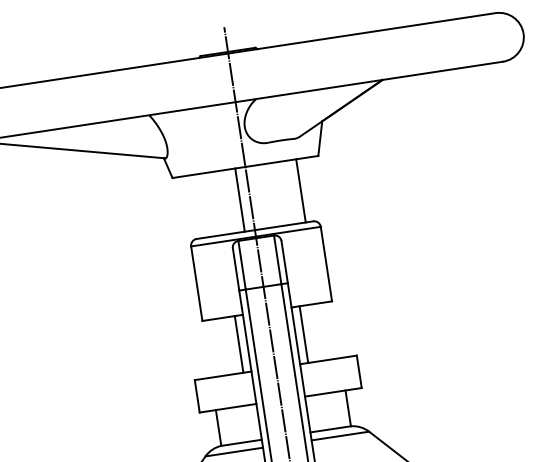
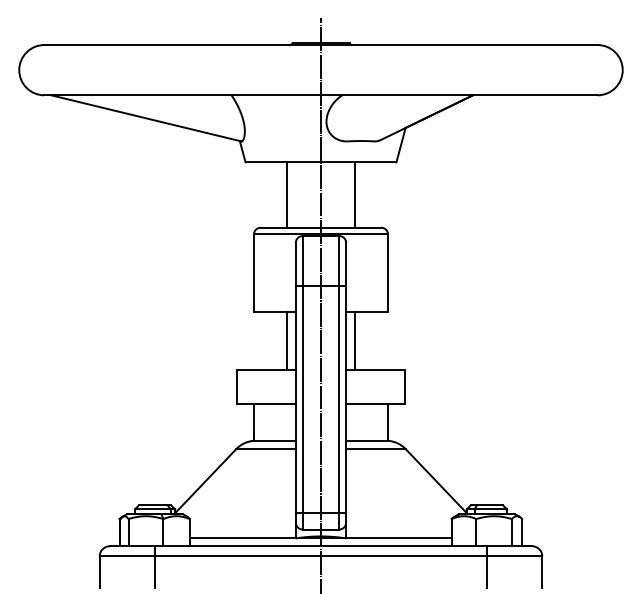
line: (300, 190) -> (354, 194), moved
line: (239, 199) -> (287, 194), moved

